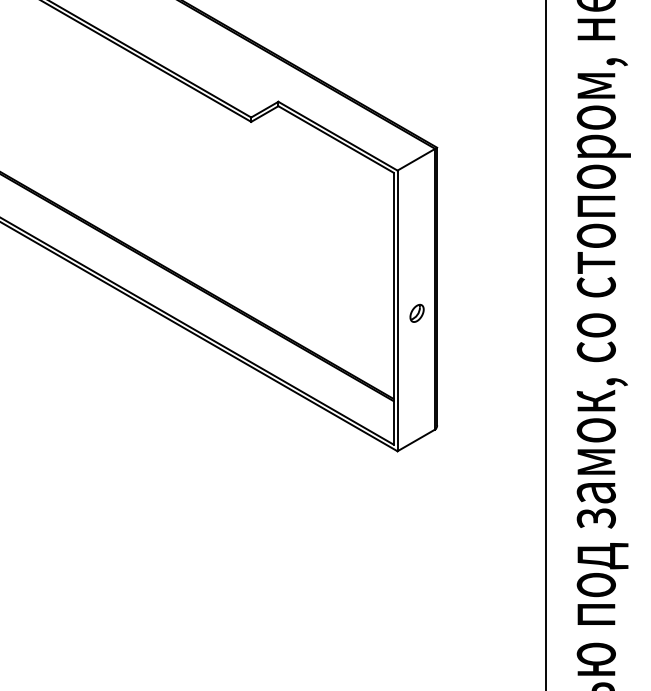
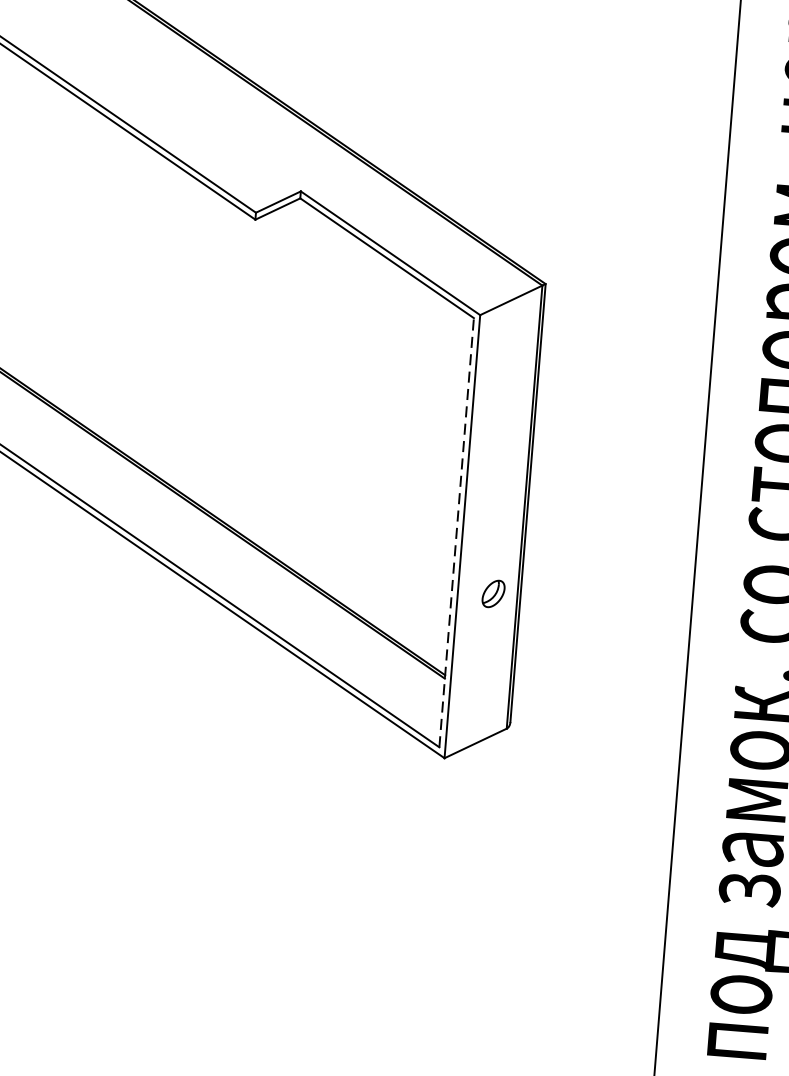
line: (393, 308) -> (456, 532), solid -> dashed
part: (416, 312) -> (492, 592), moved

